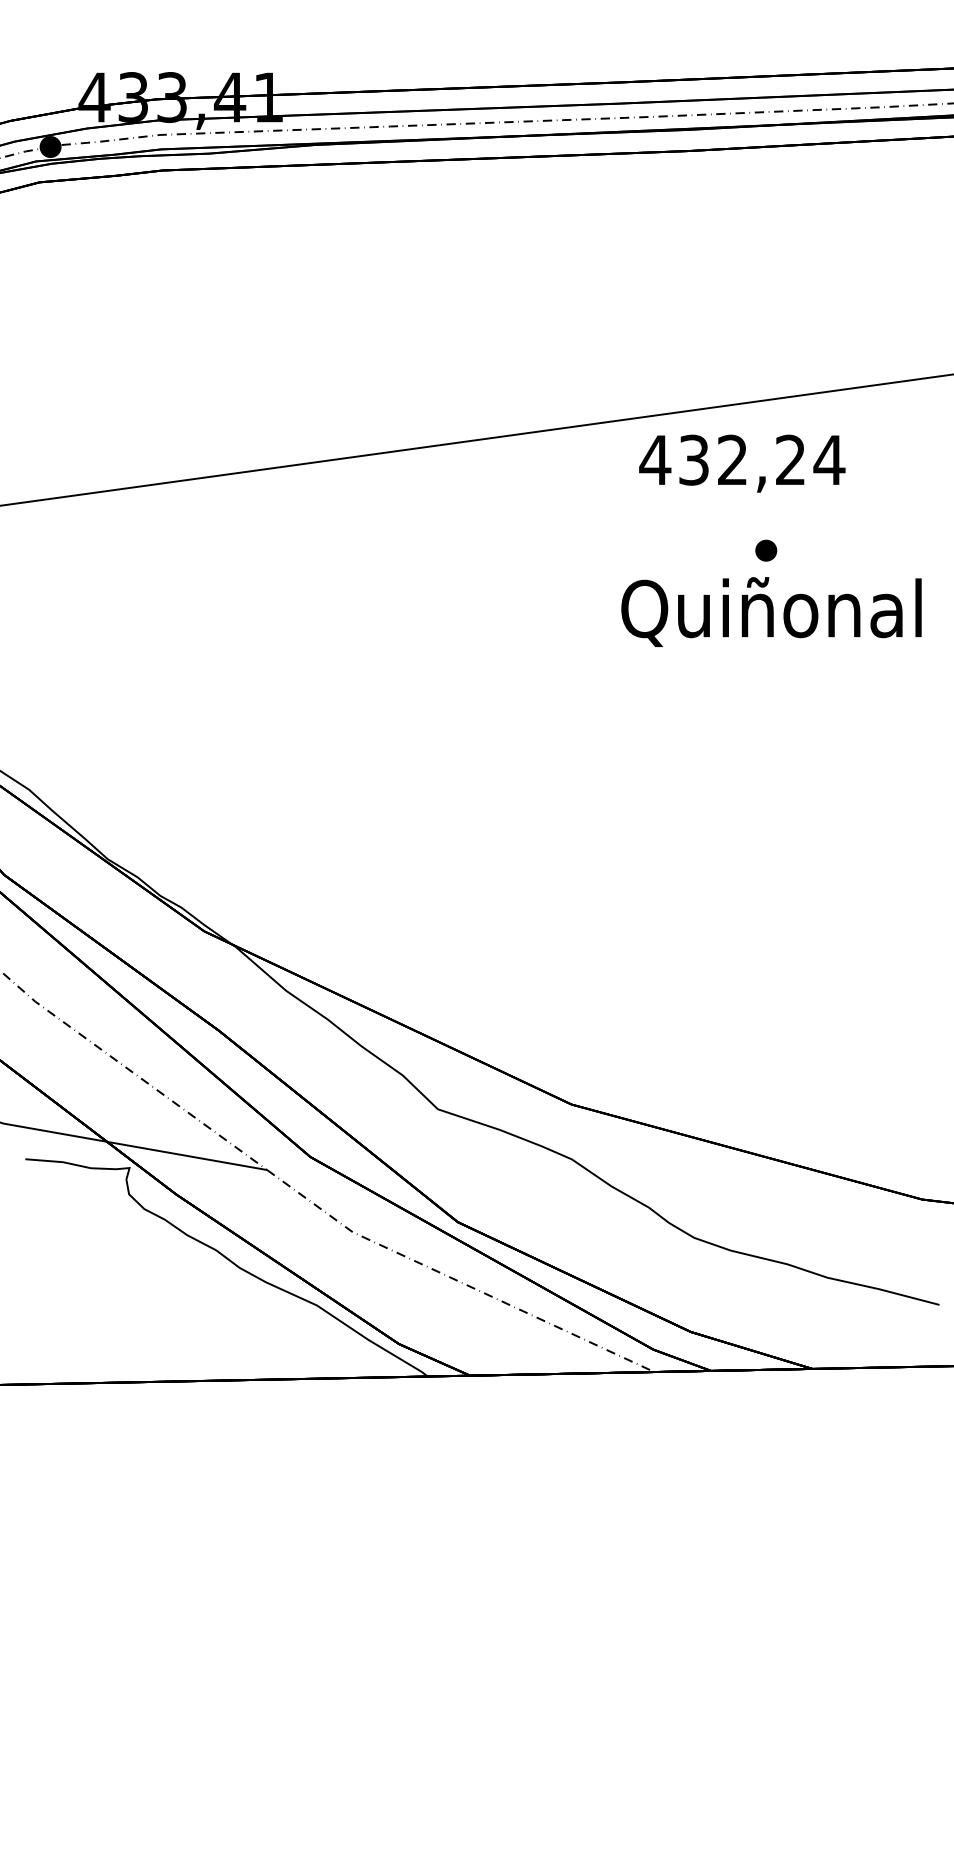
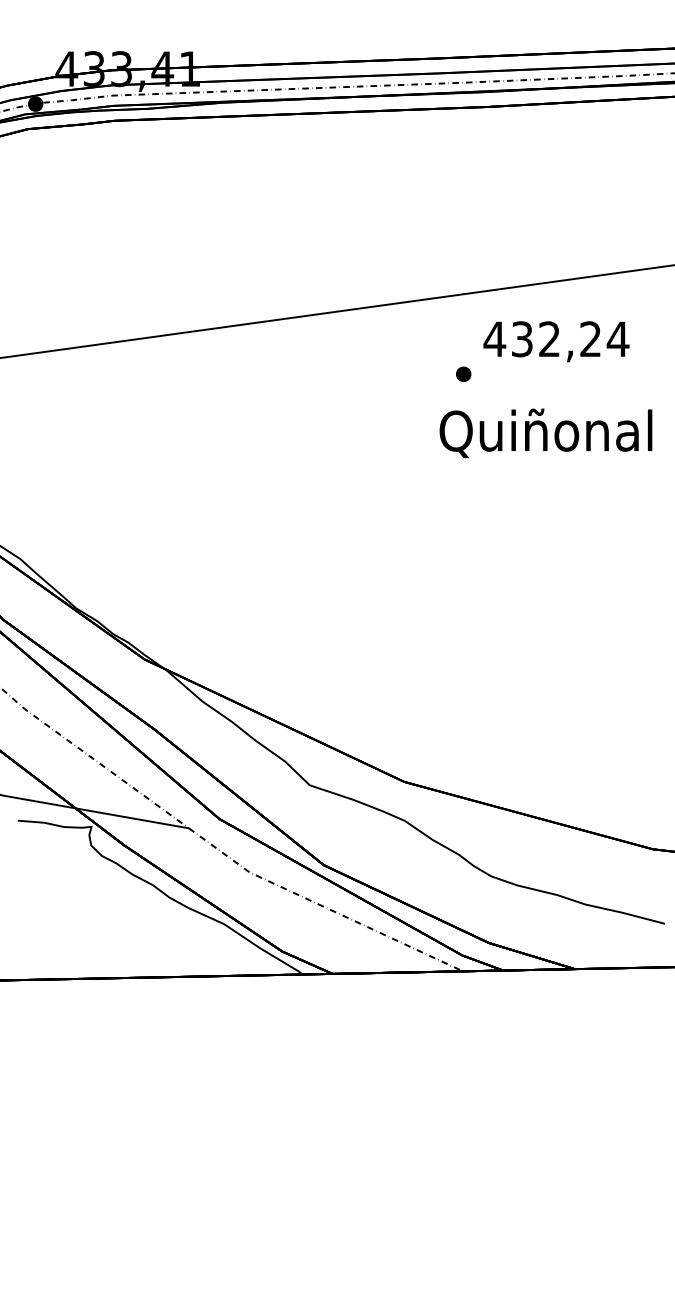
text: (742, 463) -> (556, 341), moved
part: (766, 550) -> (463, 374), moved

